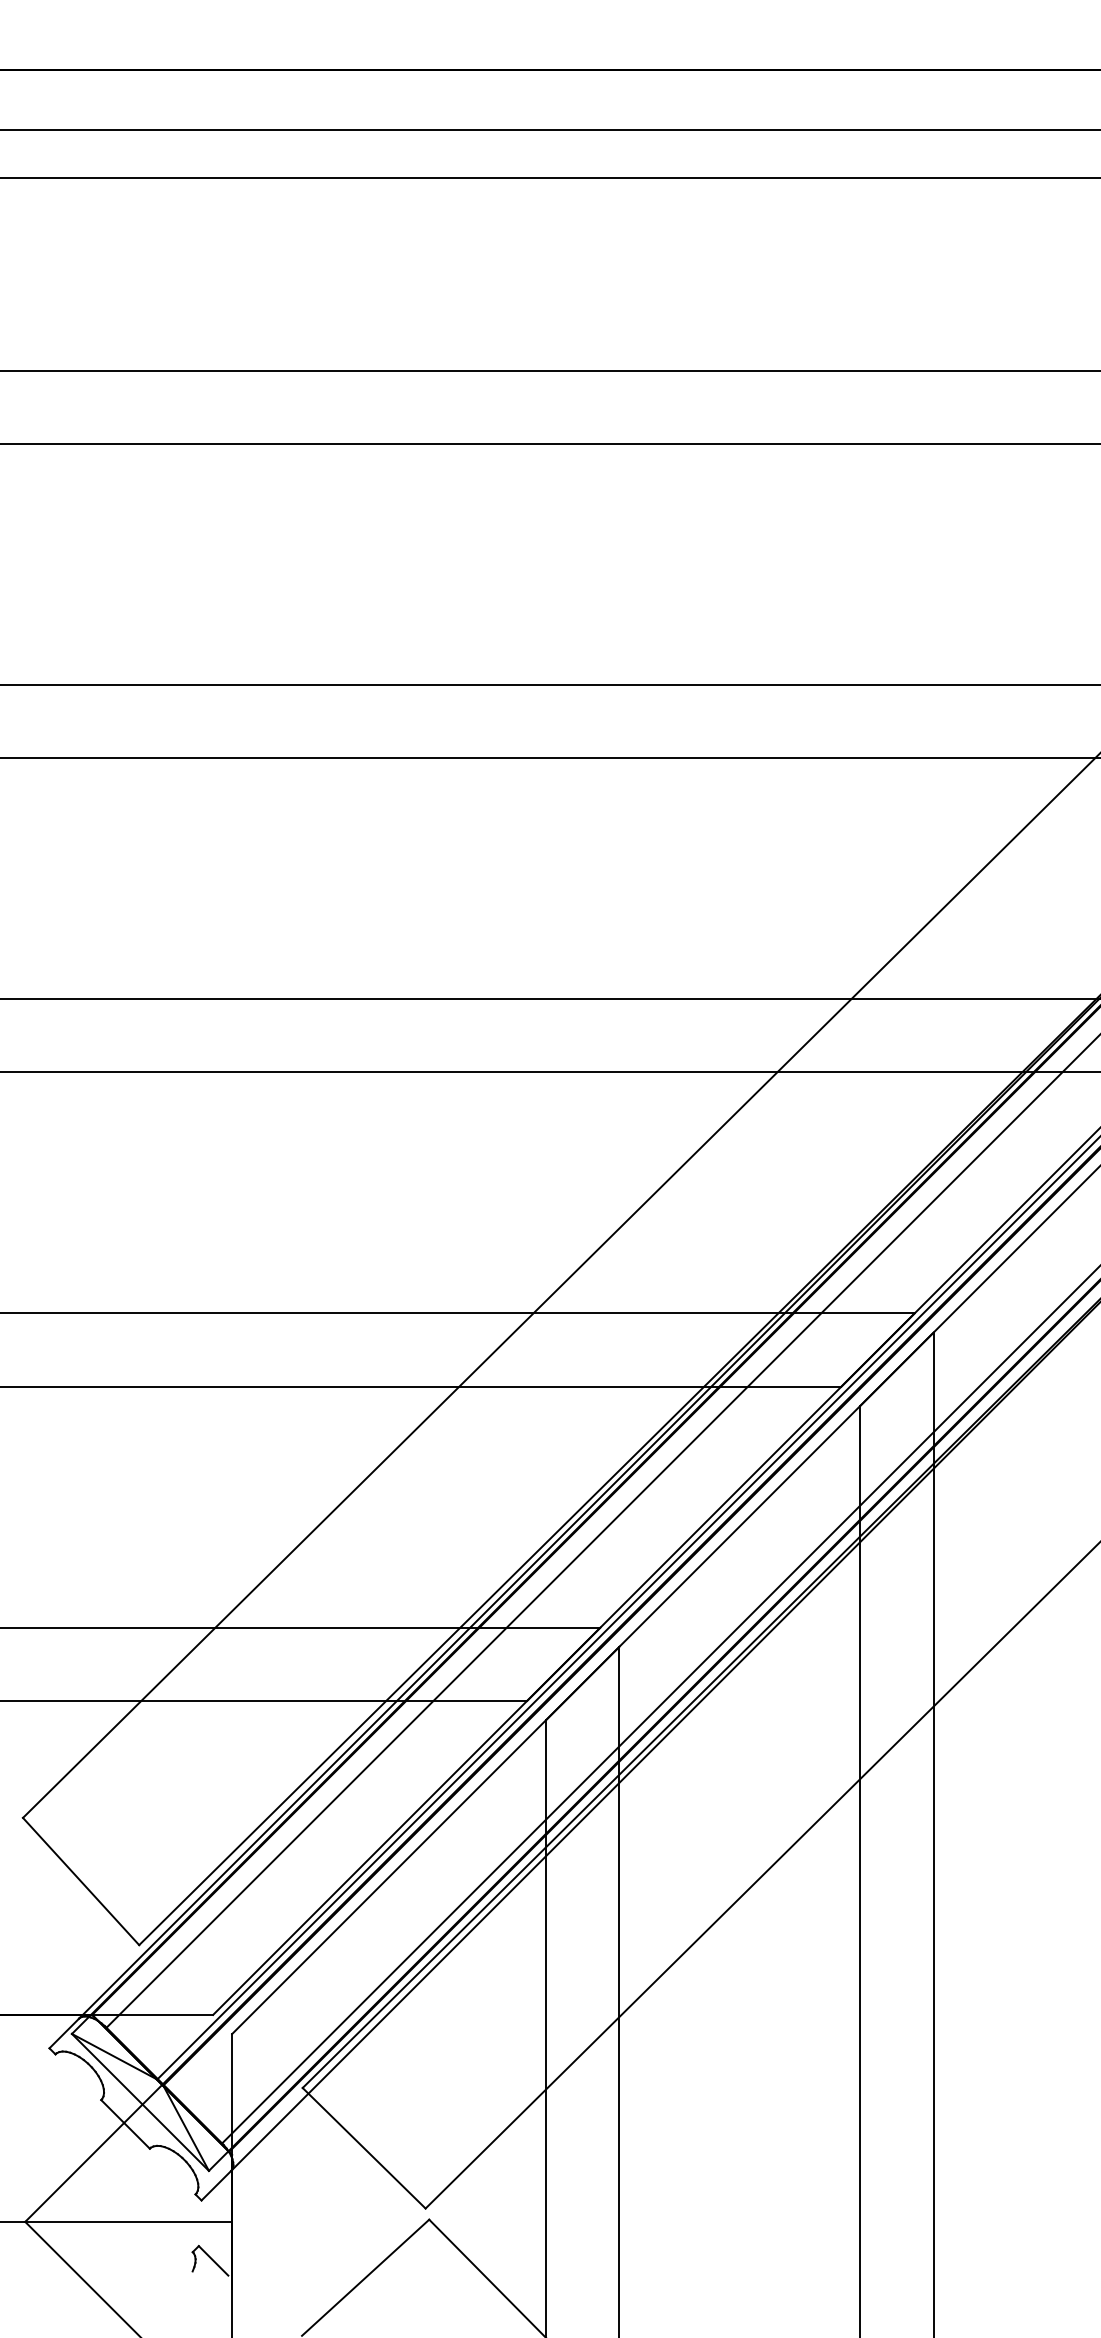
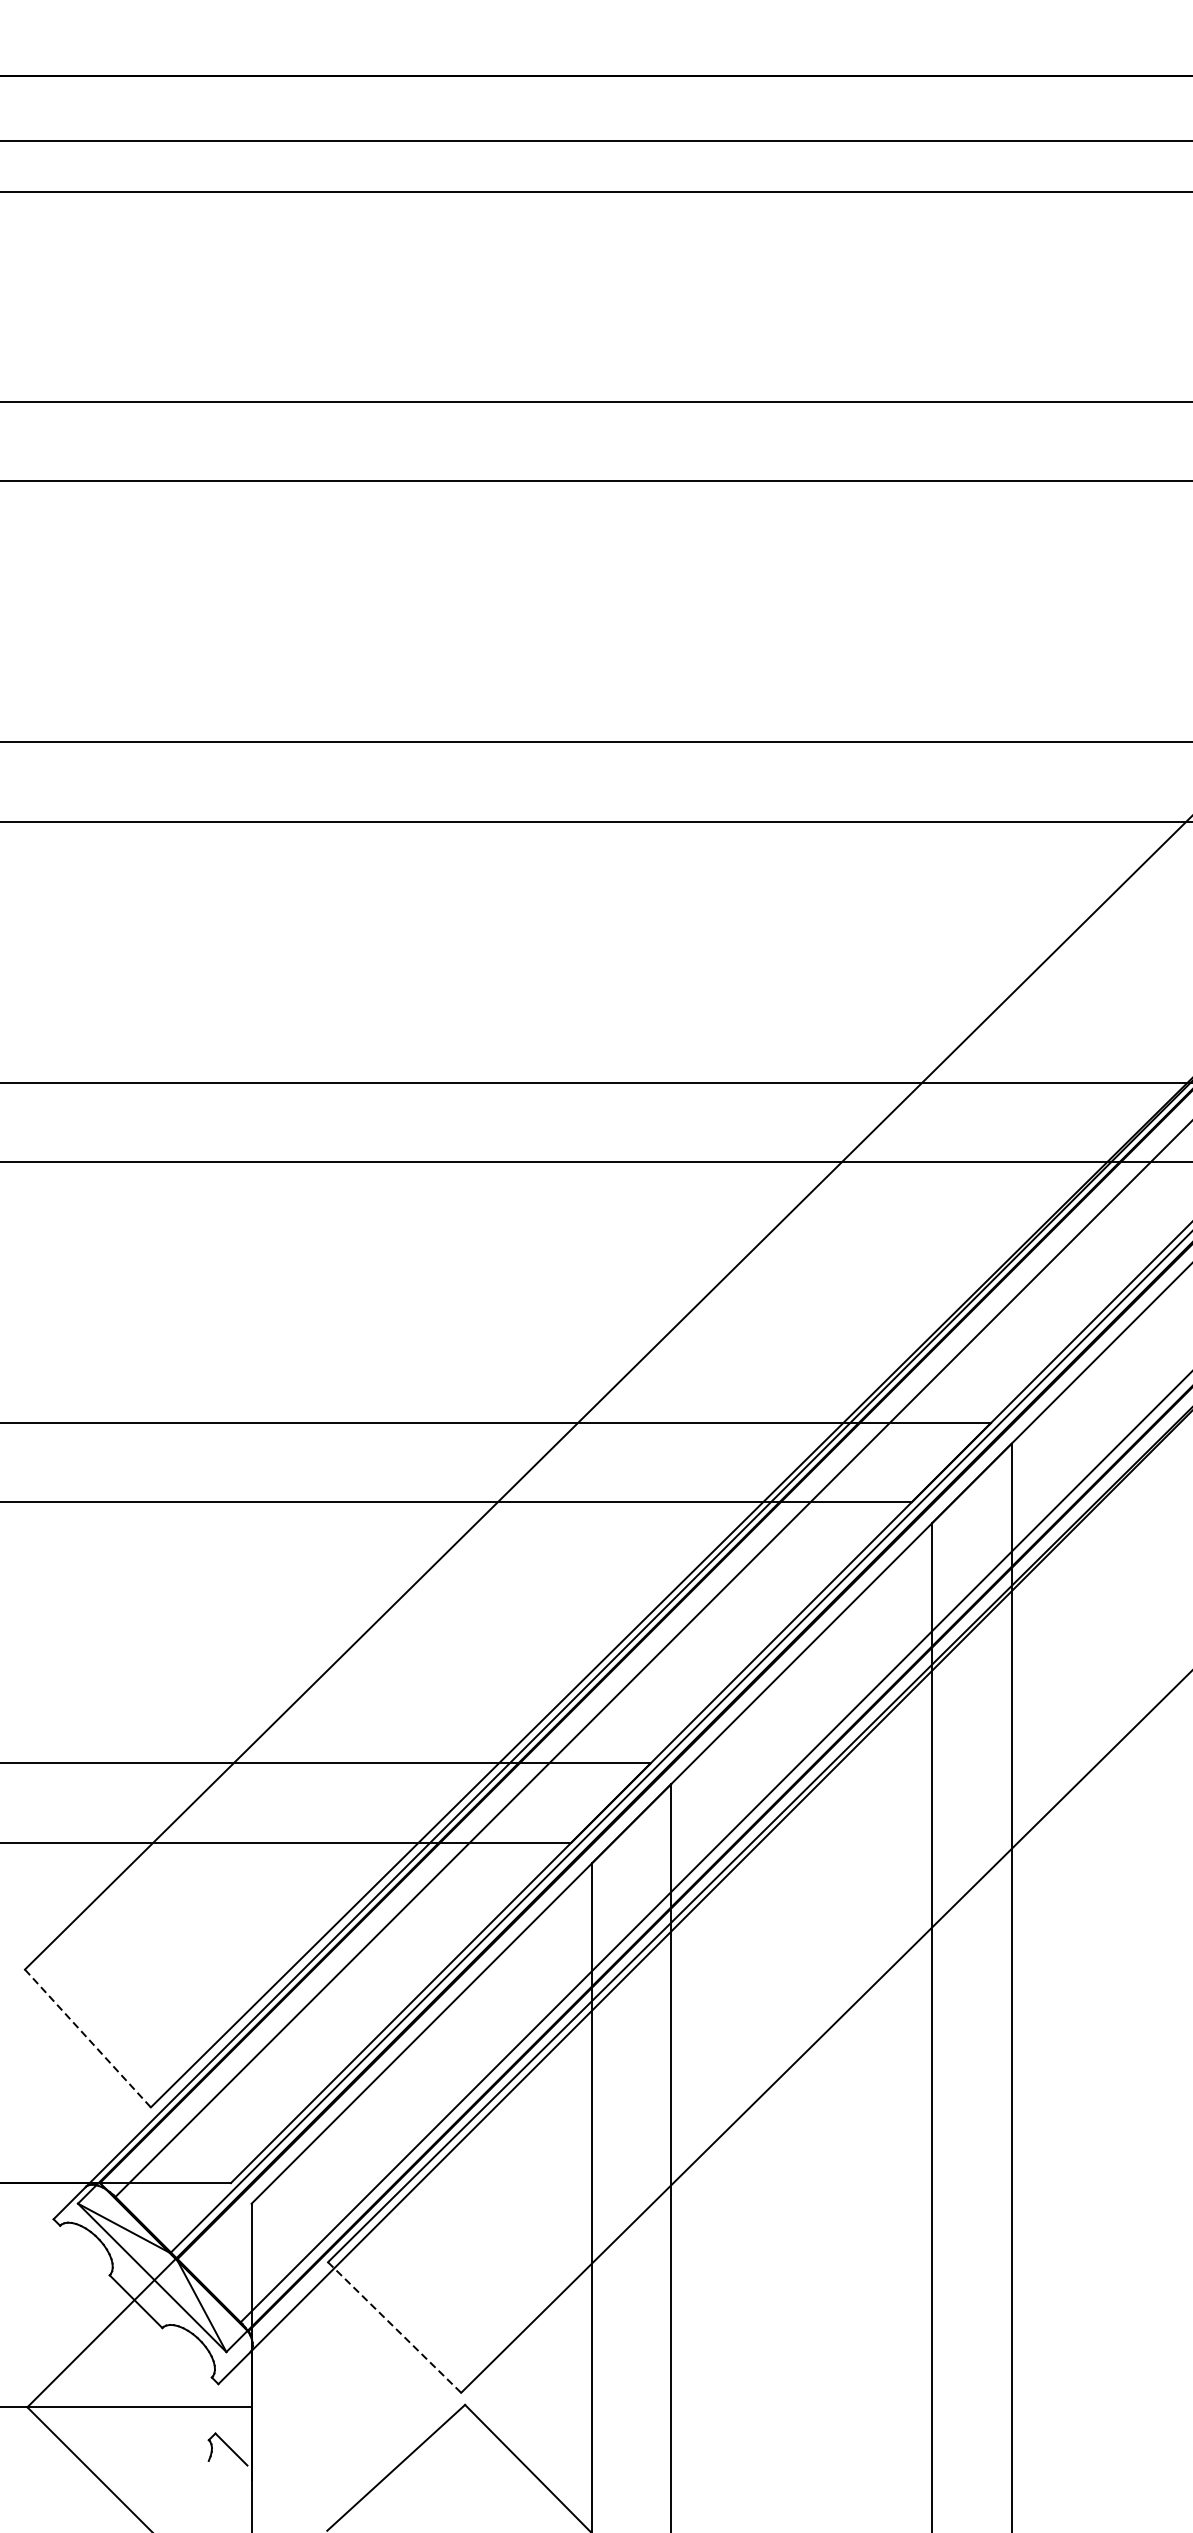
line: (81, 1881) -> (88, 2038), solid -> dashed
line: (364, 2148) -> (394, 2327), solid -> dashed

